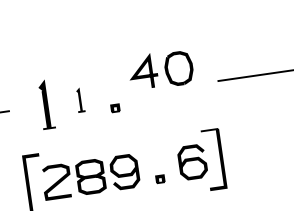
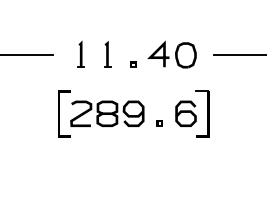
part: (160, 70) -> (171, 54), moved
part: (79, 100) -> (107, 54), size x1.43
part: (44, 103) -> (80, 53), size x0.71

